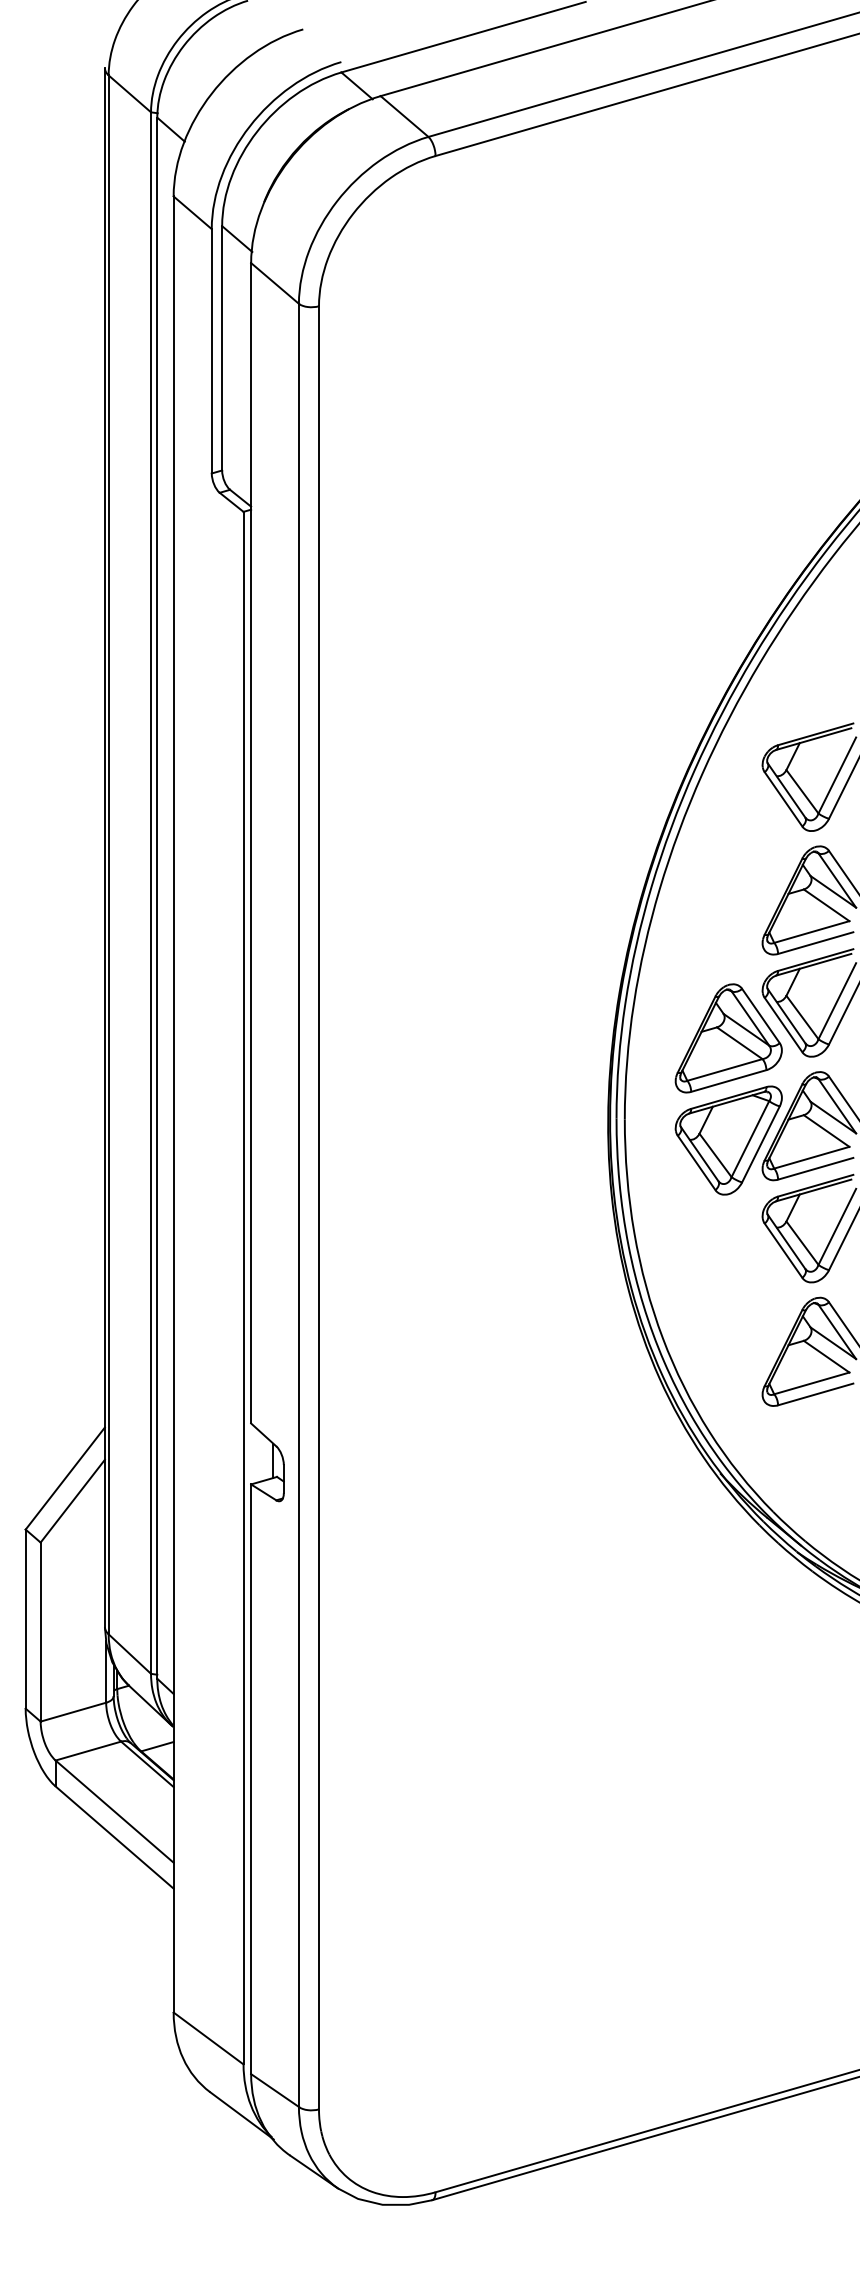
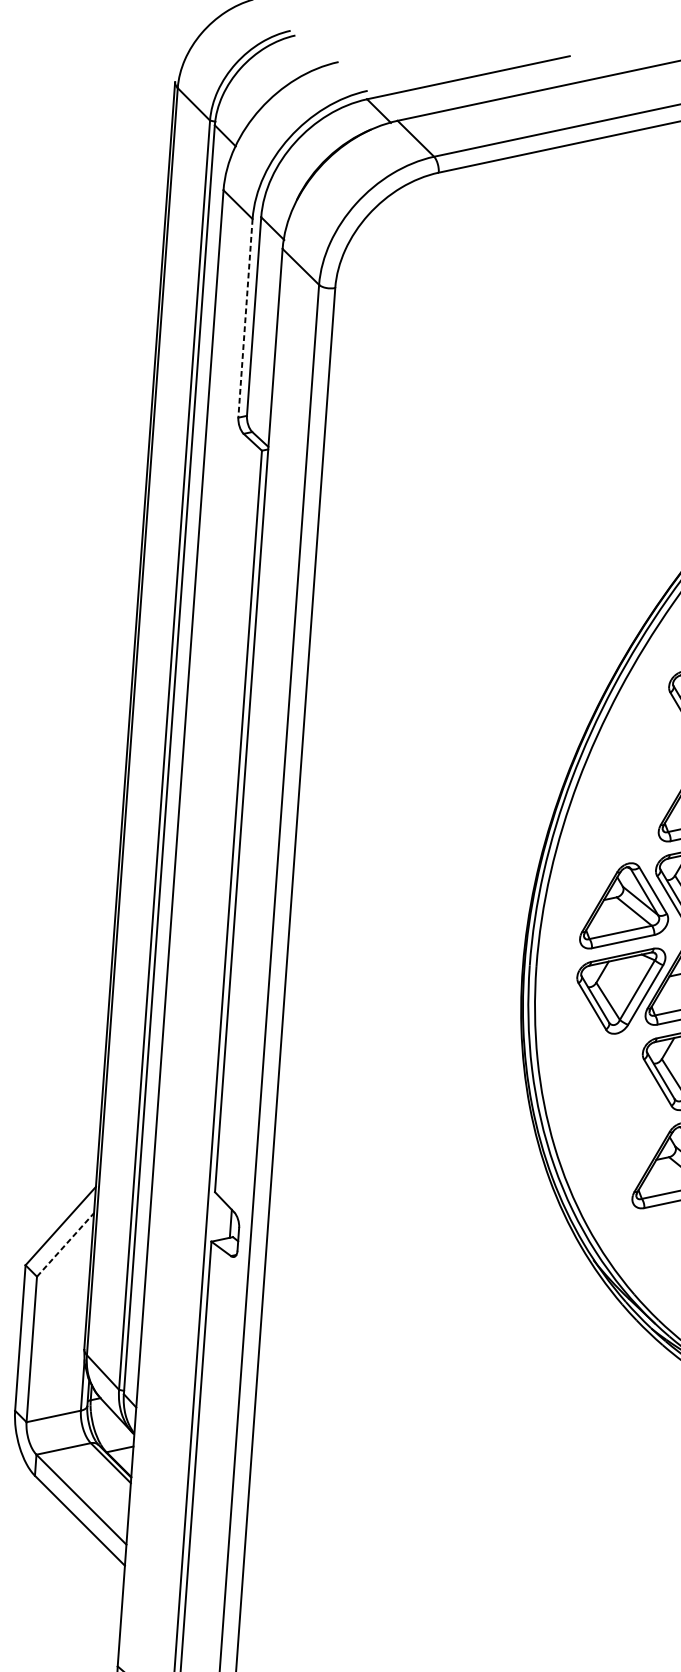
line: (211, 351) -> (245, 318), solid -> dashed
line: (73, 1500) -> (66, 1244), solid -> dashed

